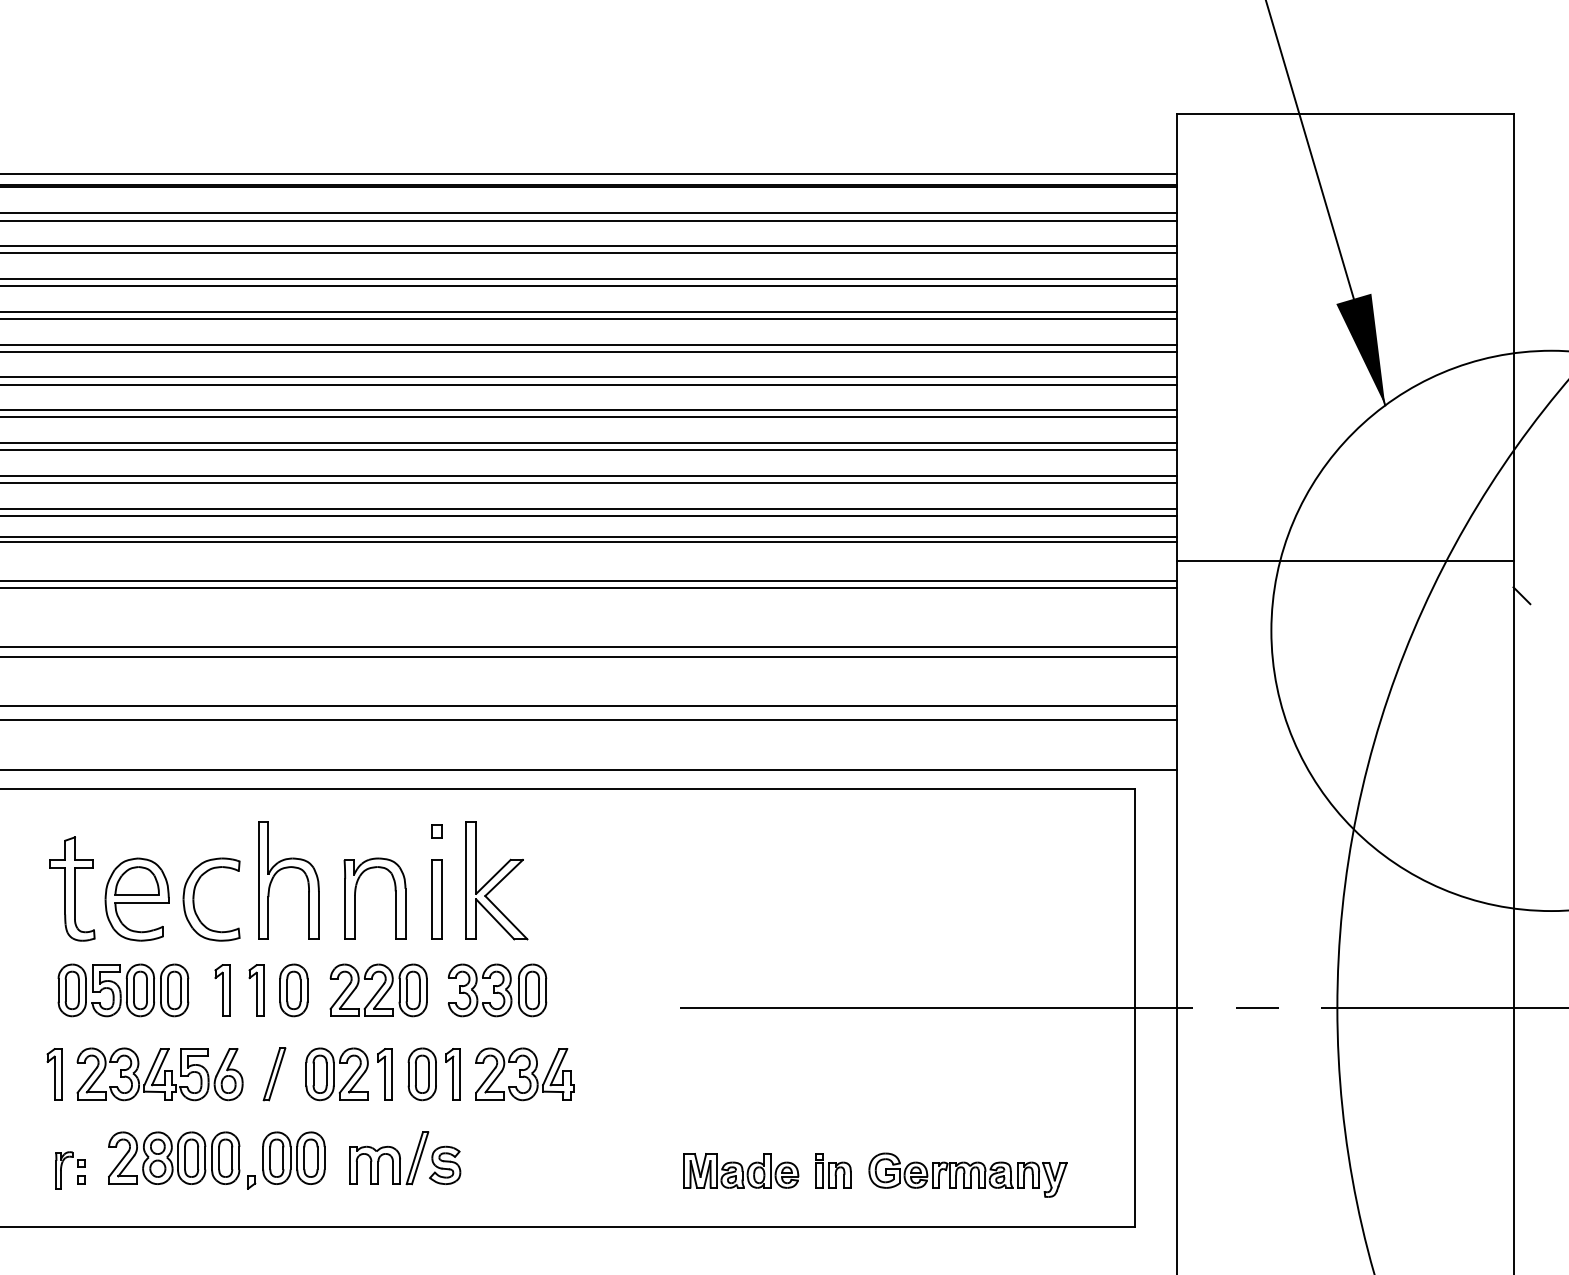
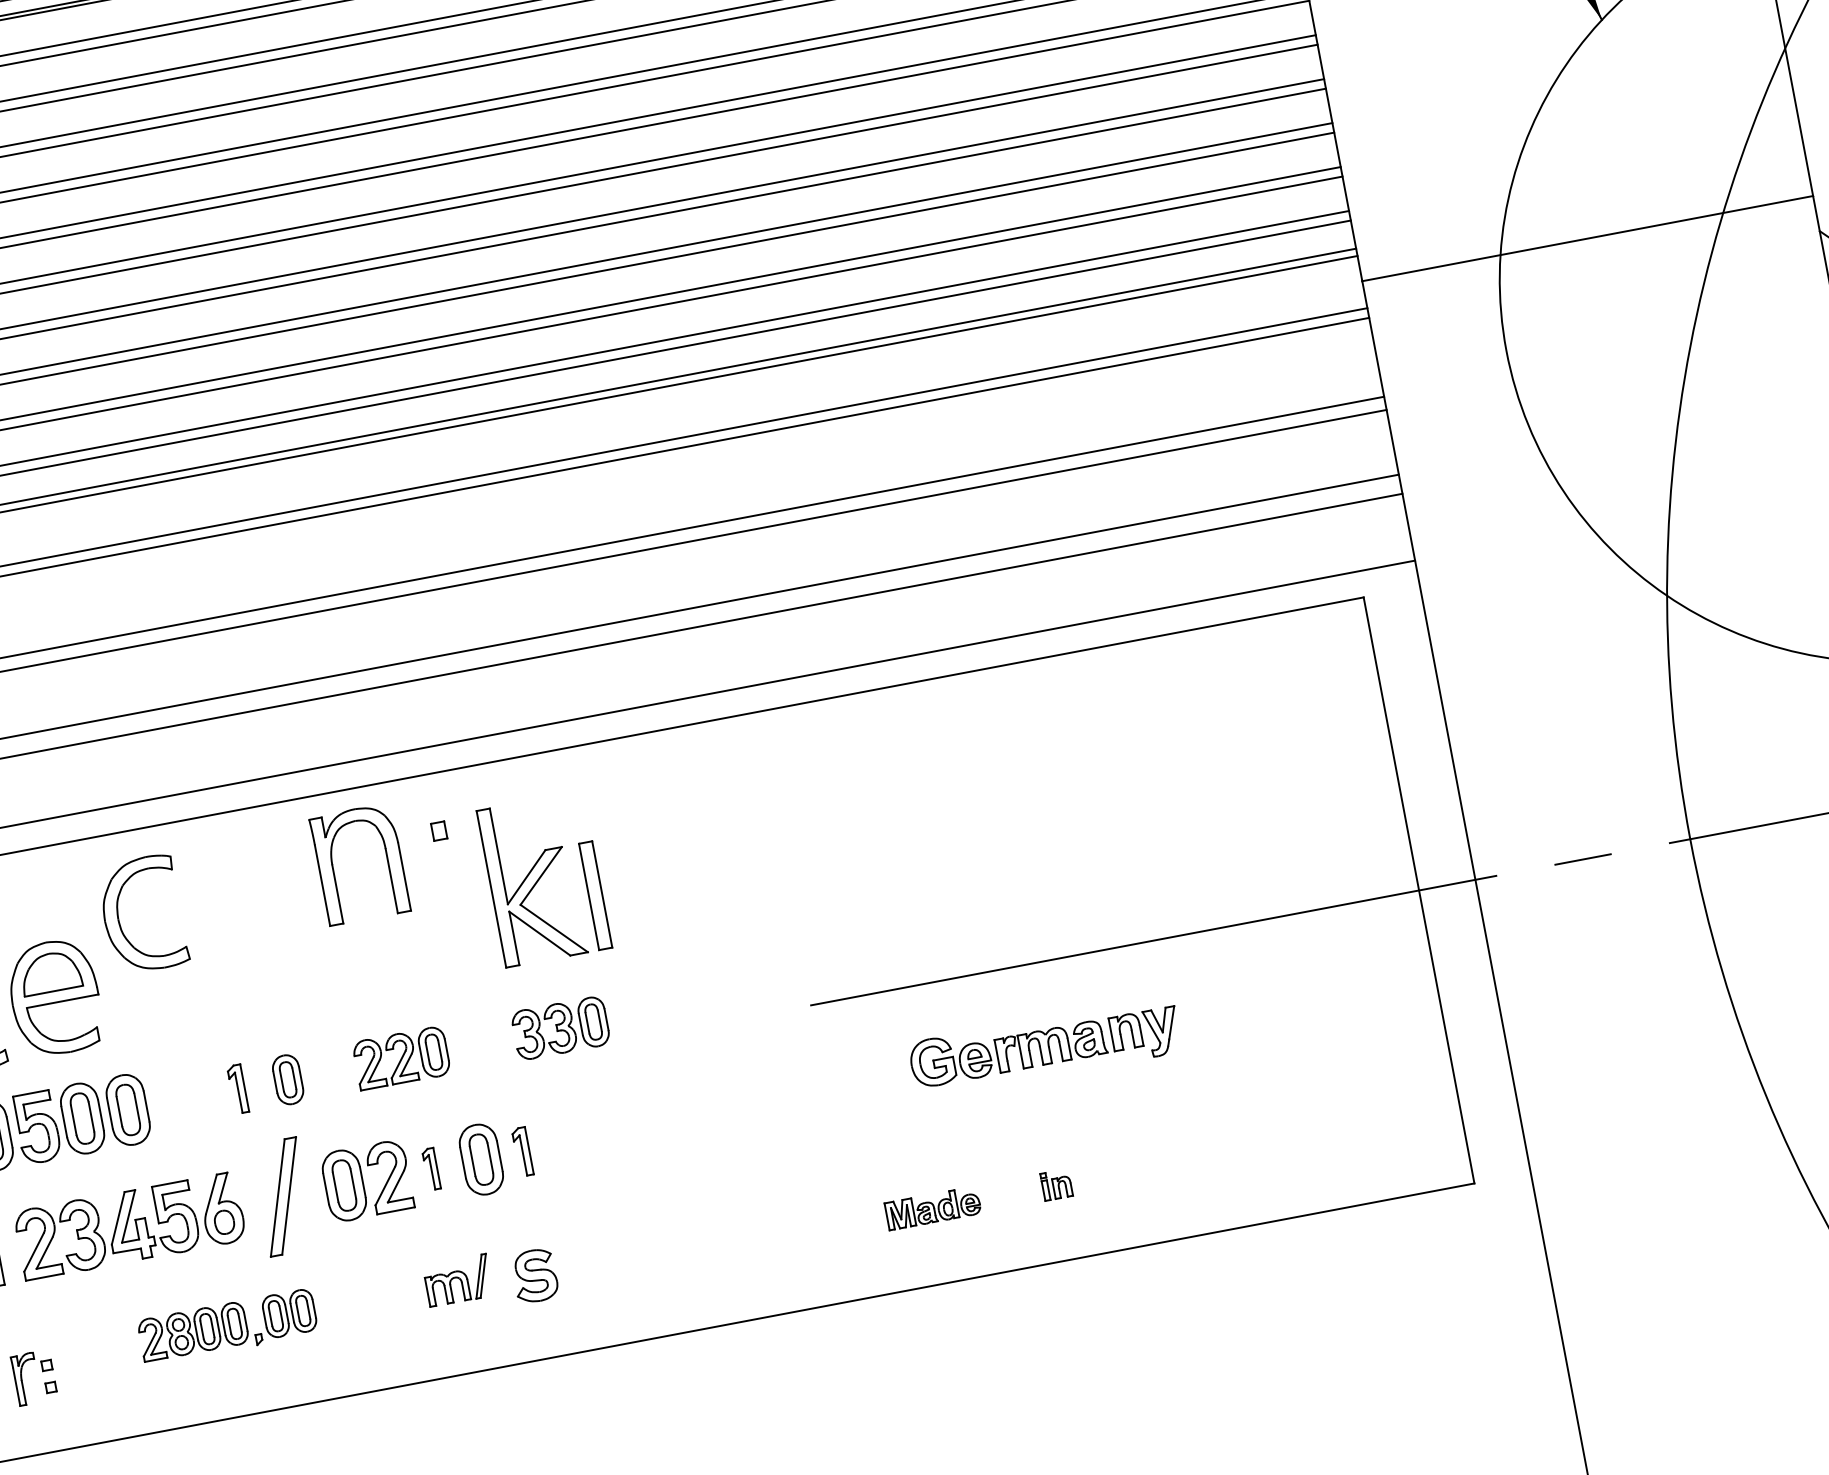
part: (288, 868) -> (250, 917), removed
part: (355, 898) -> (333, 868), moved
part: (194, 899) -> (119, 918), moved
part: (436, 899) -> (595, 895), moved
part: (222, 990) -> (192, 1097), removed
part: (256, 990) -> (238, 1089), size x0.7
part: (293, 990) -> (287, 1079), size x0.7
part: (378, 990) -> (401, 1058), size x0.7
part: (497, 990) -> (560, 1028), size x0.7
part: (274, 1074) -> (283, 1197), size x1.6
part: (384, 1074) -> (430, 1169), size x0.6
part: (452, 1074) -> (521, 1152), size x0.7
part: (524, 1074) -> (618, 1134), removed
part: (389, 1158) -> (458, 1280), size x0.6
part: (216, 1160) -> (227, 1327), size x0.6
part: (741, 1170) -> (933, 1207), size x0.6
part: (833, 1170) -> (1056, 1184), size x0.6
part: (967, 1174) -> (1044, 1046), moved

